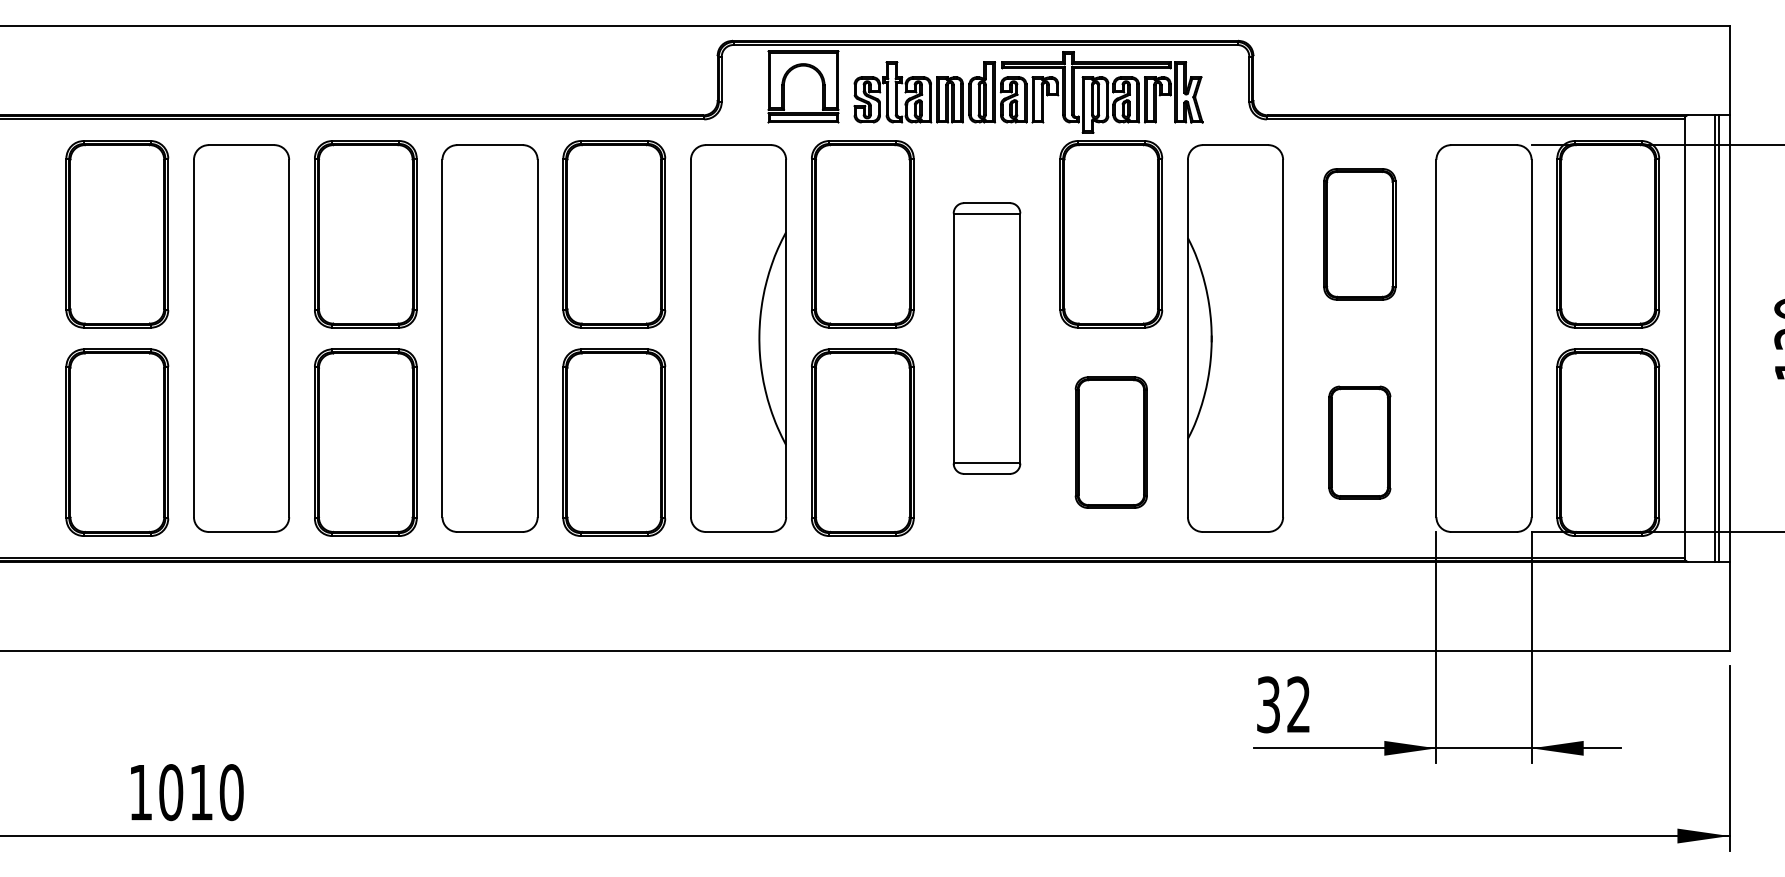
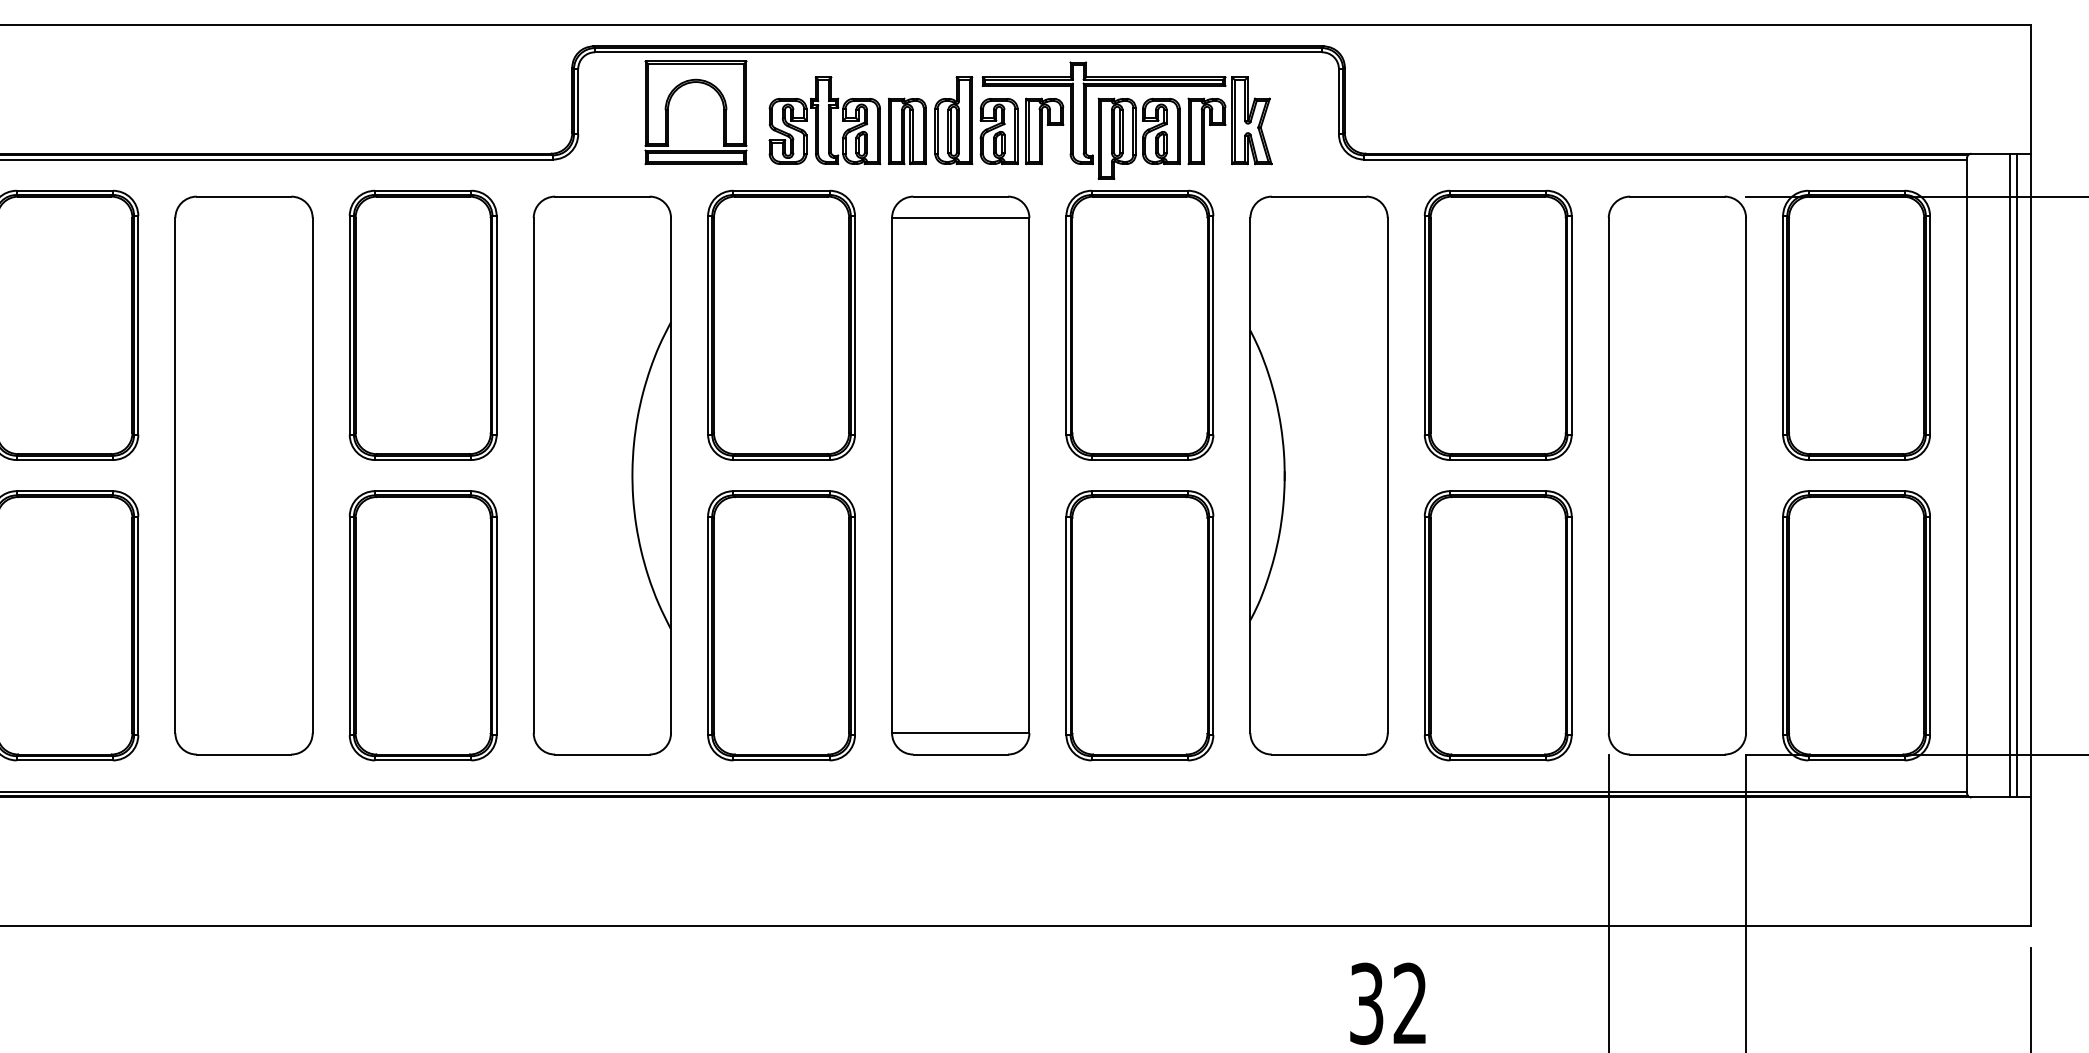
part: (1359, 234) -> (1497, 325), size x1.43
part: (986, 338) -> (959, 475), size x1.43
part: (1111, 442) -> (1140, 625), size x1.43
part: (1359, 442) -> (1497, 625), size x1.67

